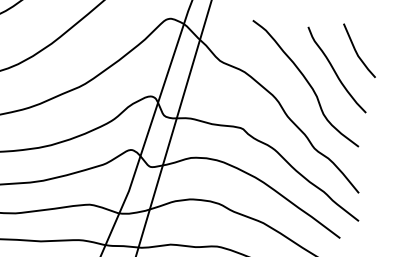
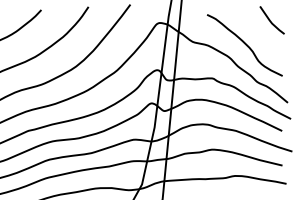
curve: (335, 70) -> (260, 34), removed

